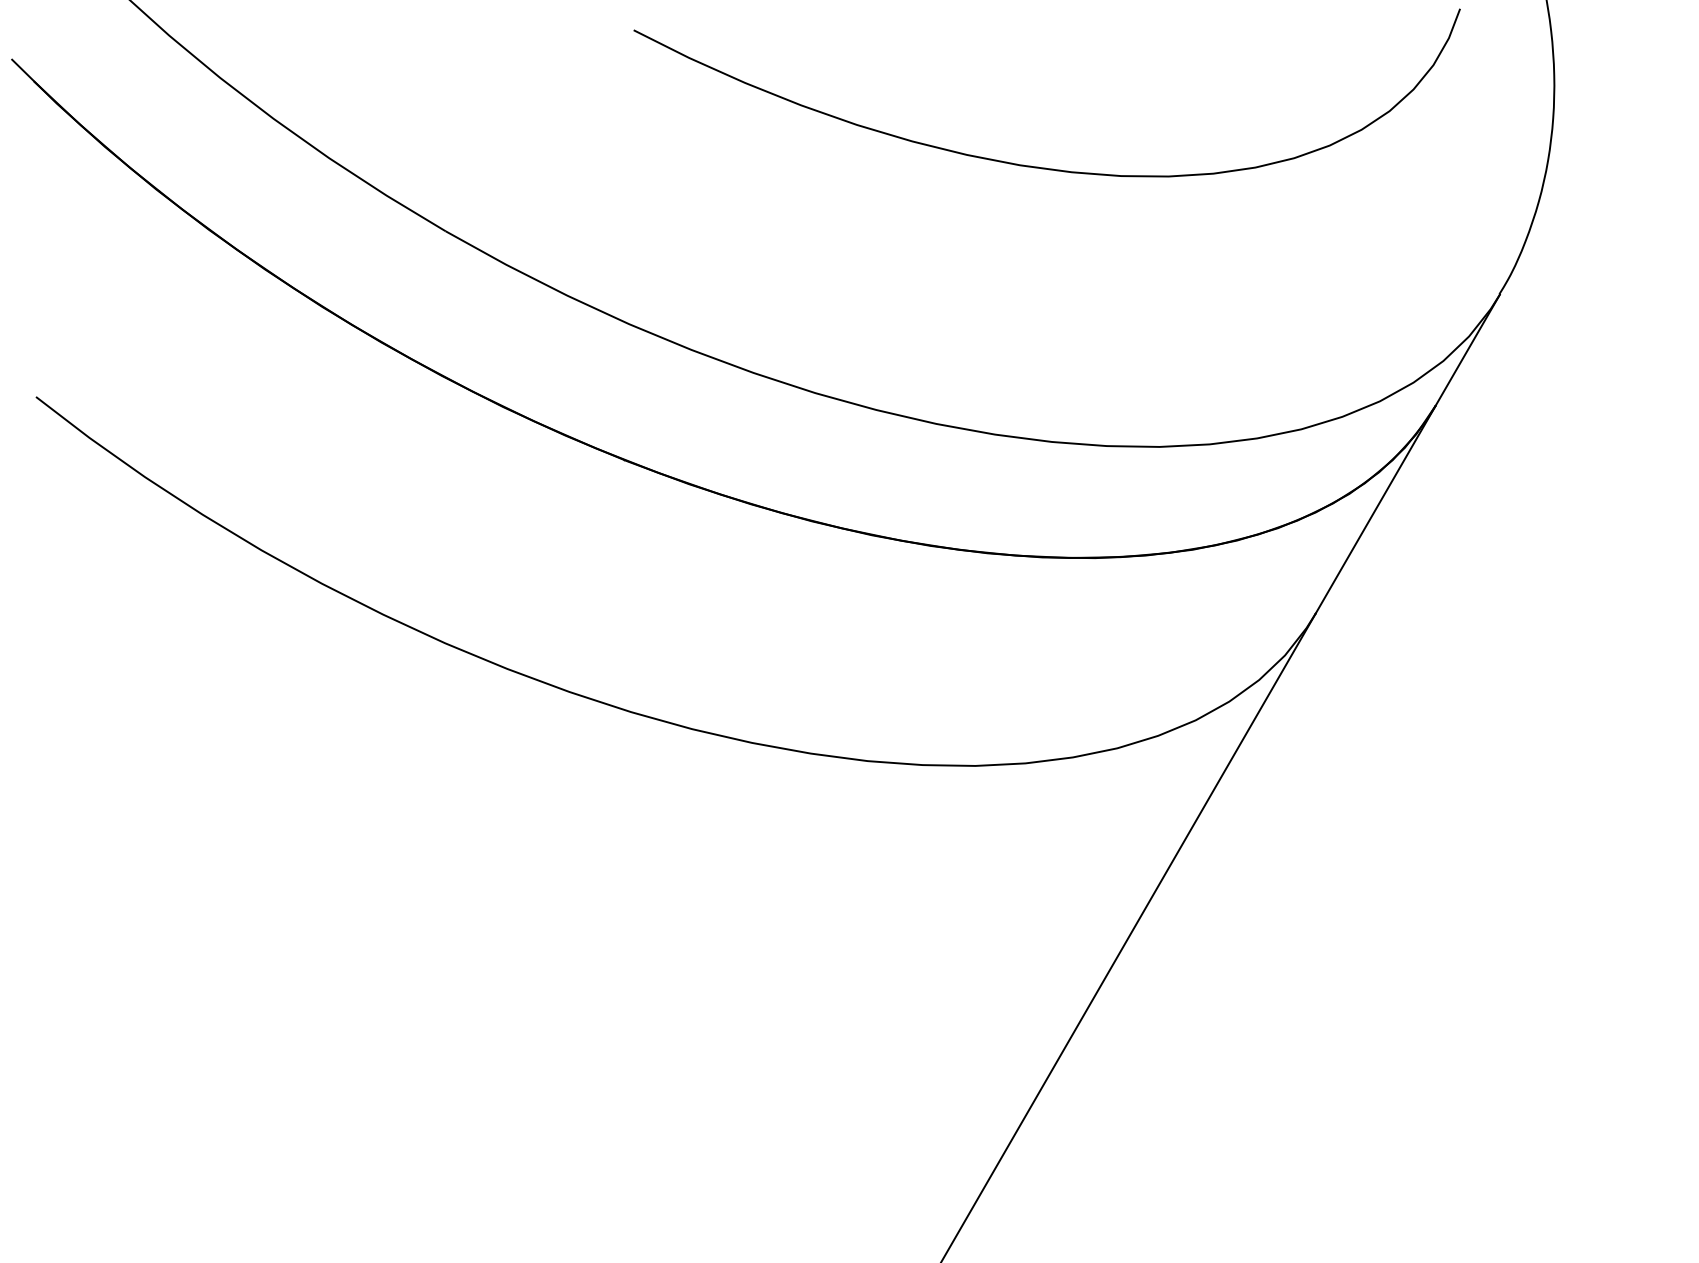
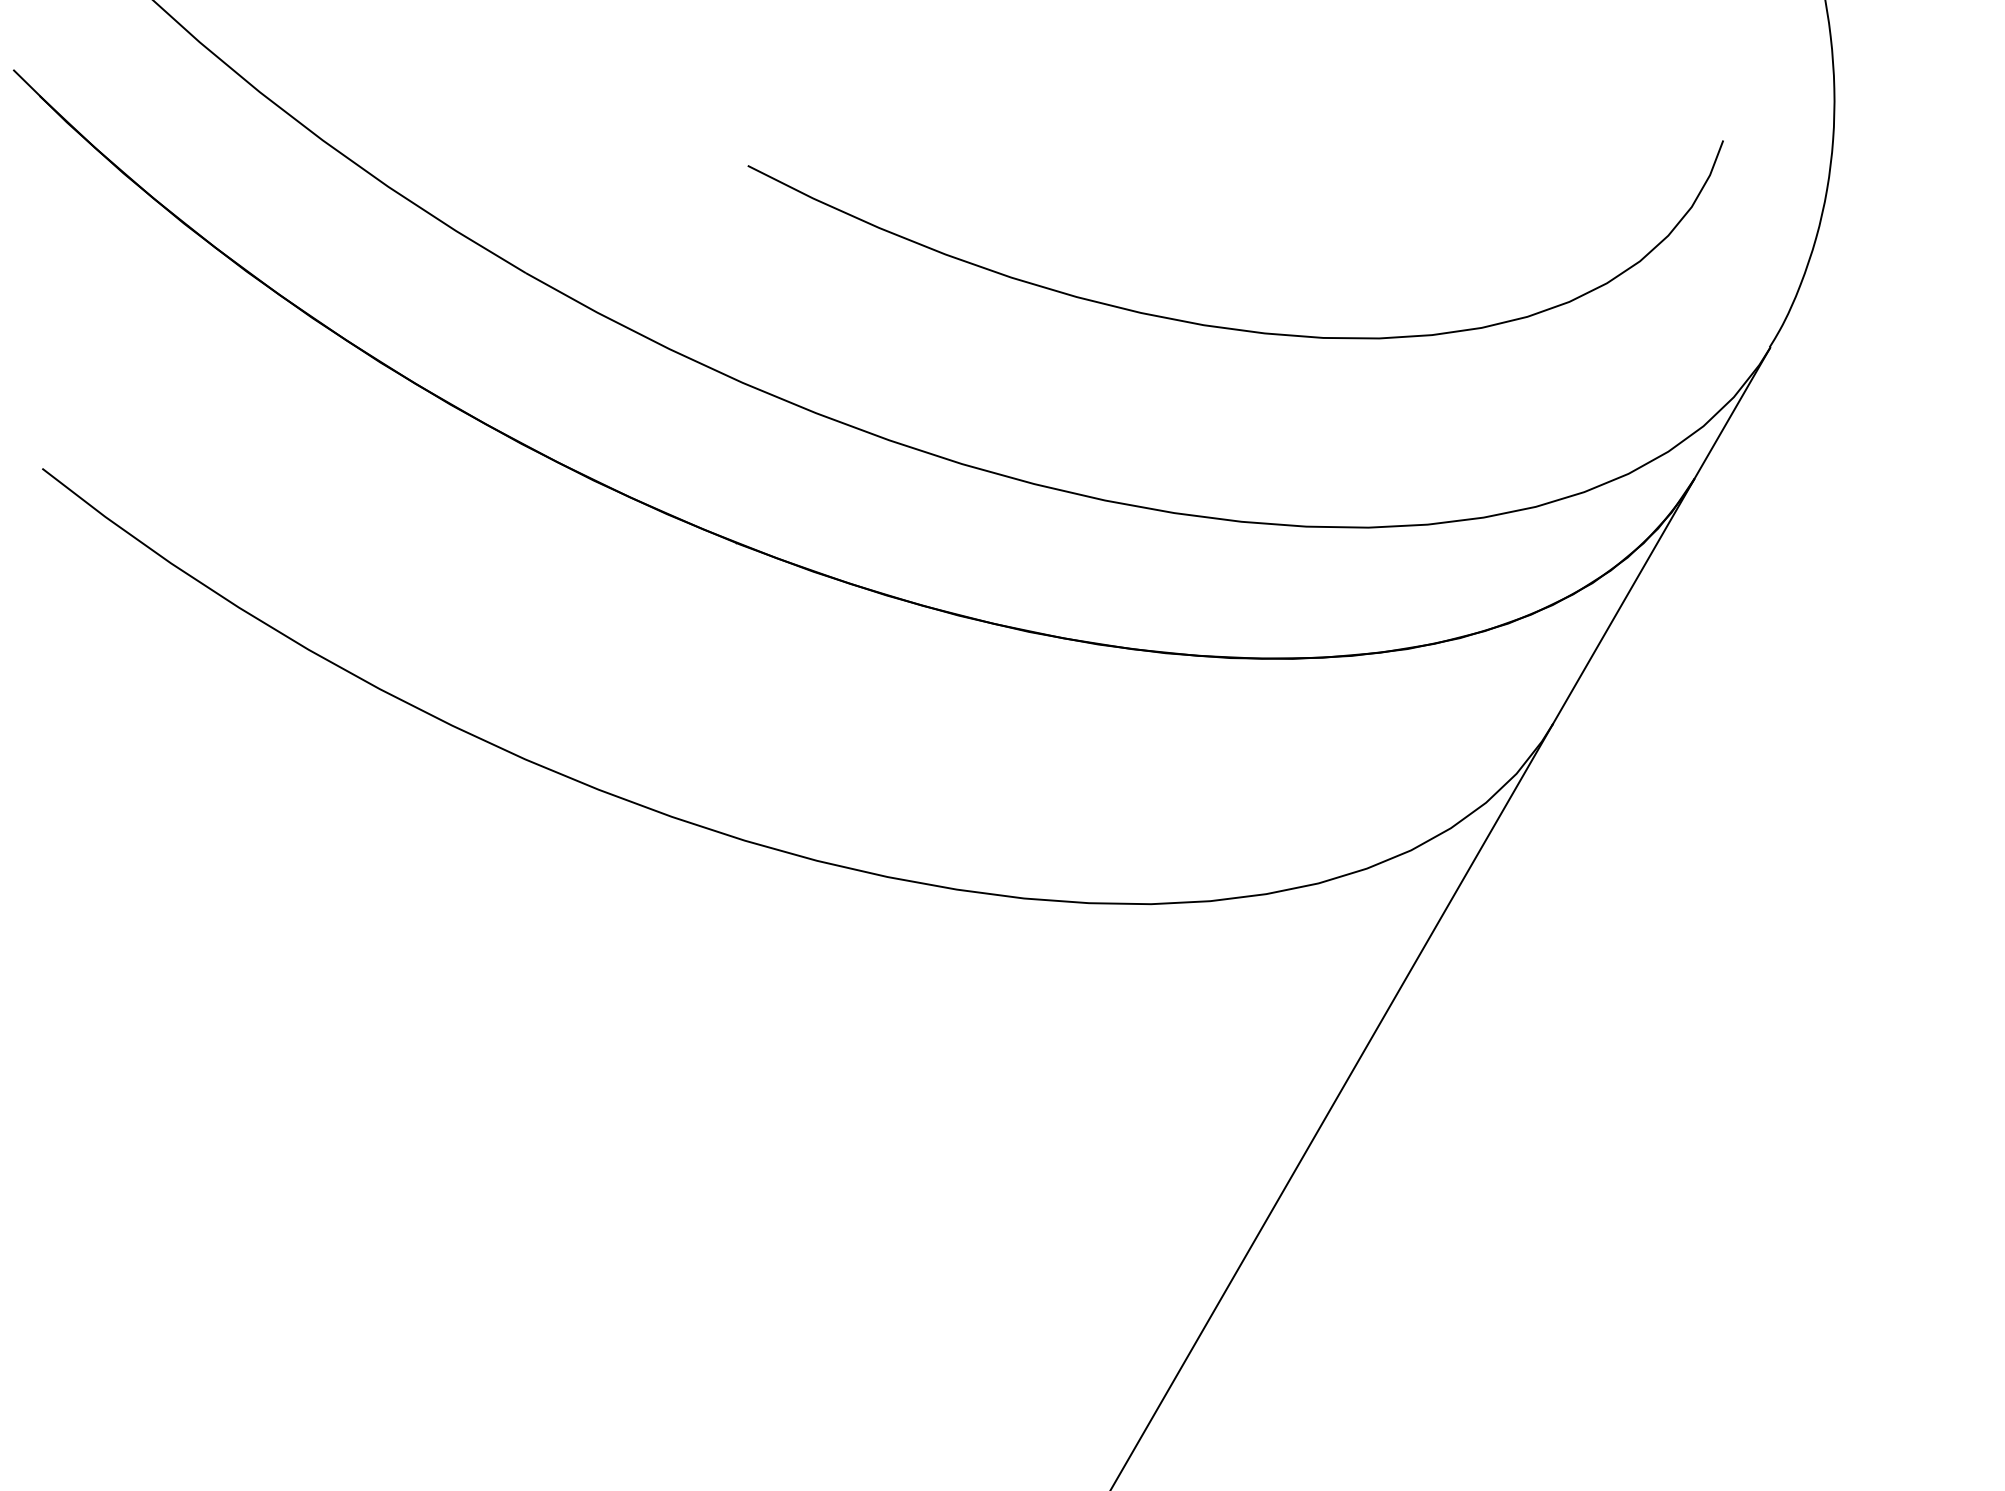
curve: (1035, 166) -> (1222, 326), moved

